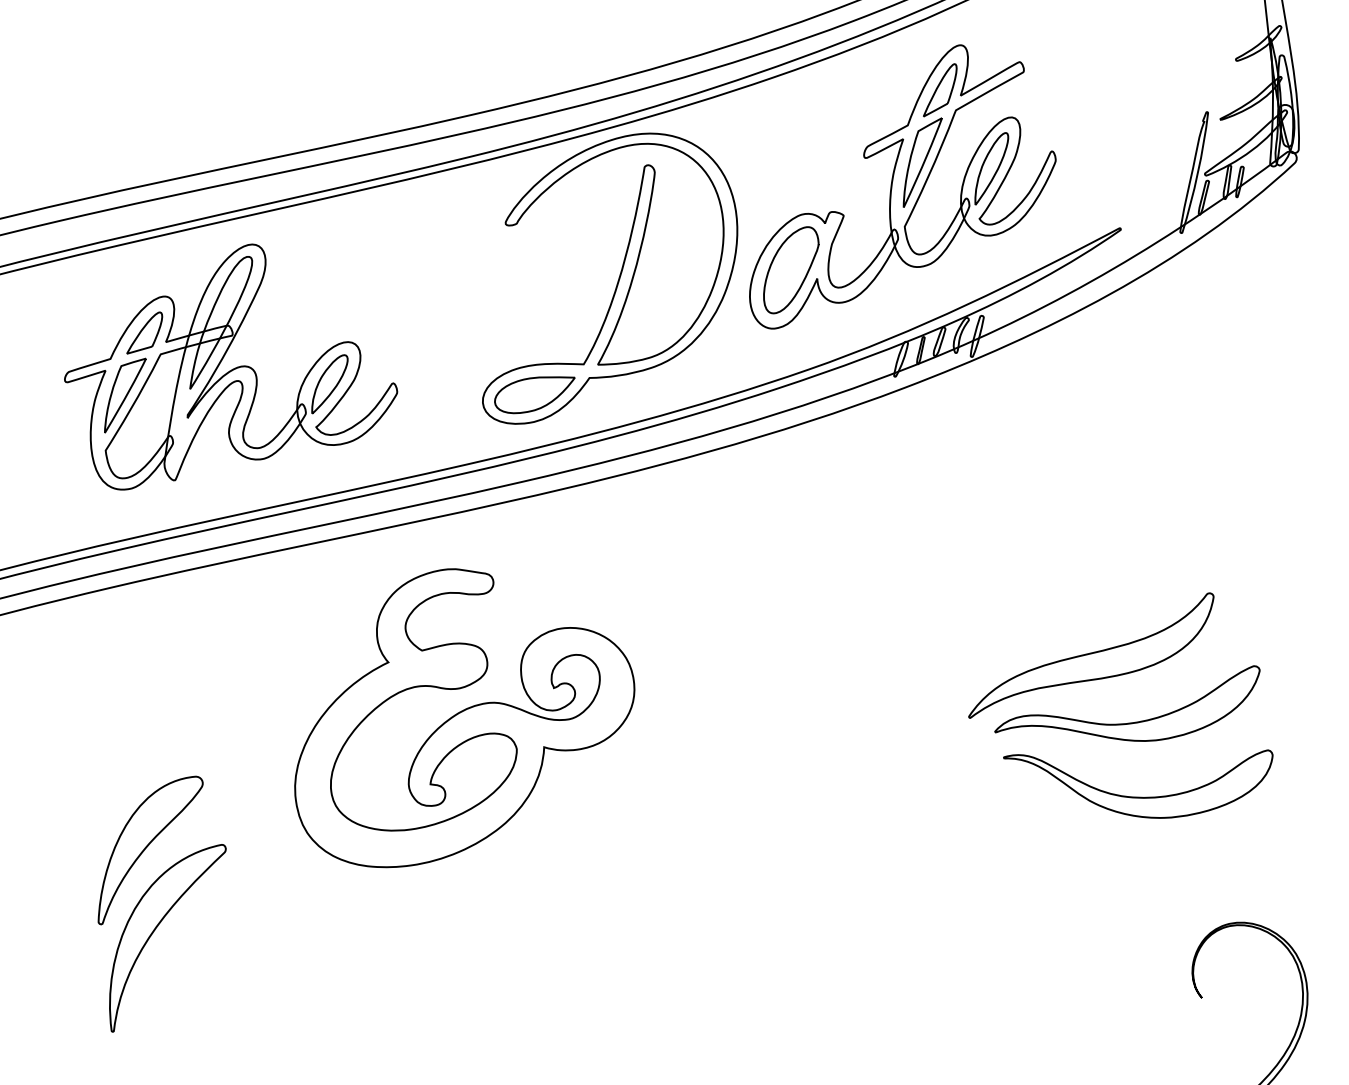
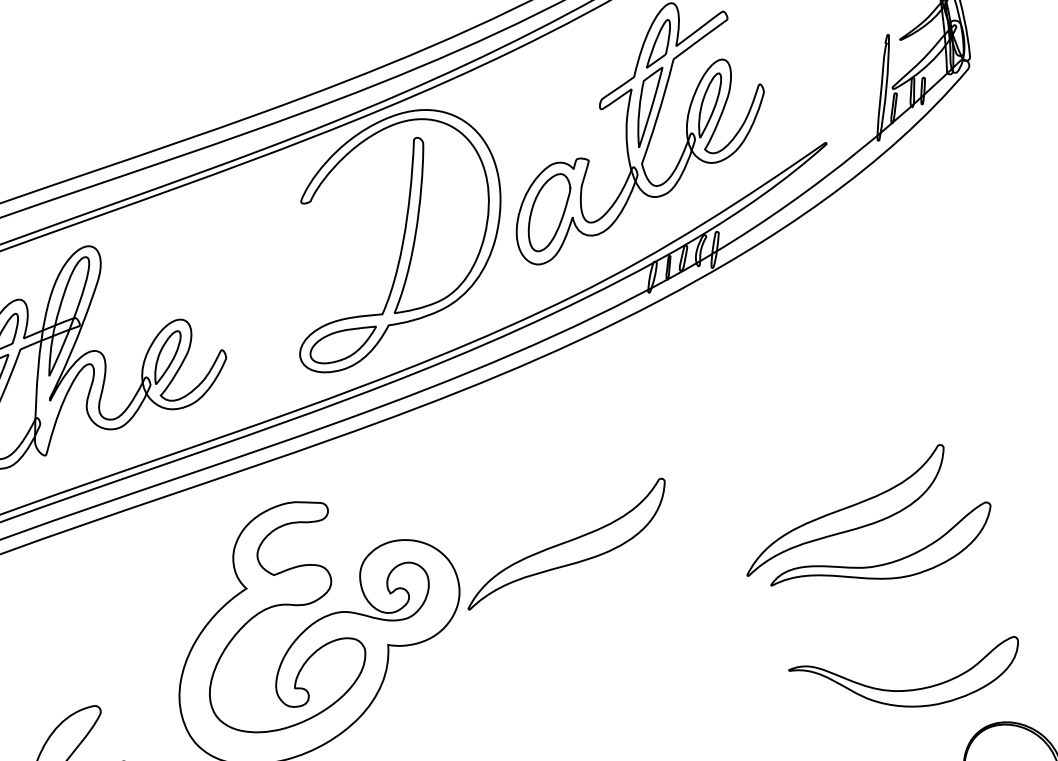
part: (764, 655) -> (566, 543), added
part: (1138, 796) -> (907, 689), moved

